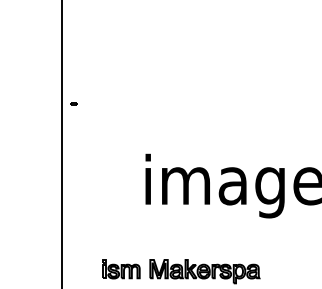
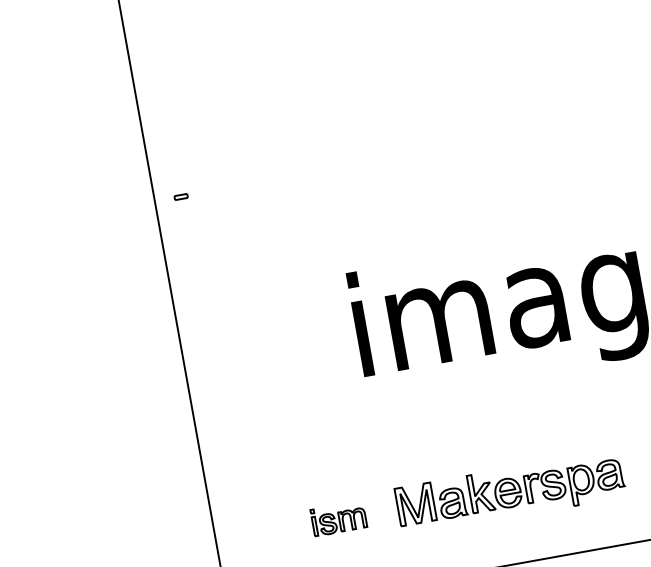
part: (121, 269) -> (338, 519), size x0.7

